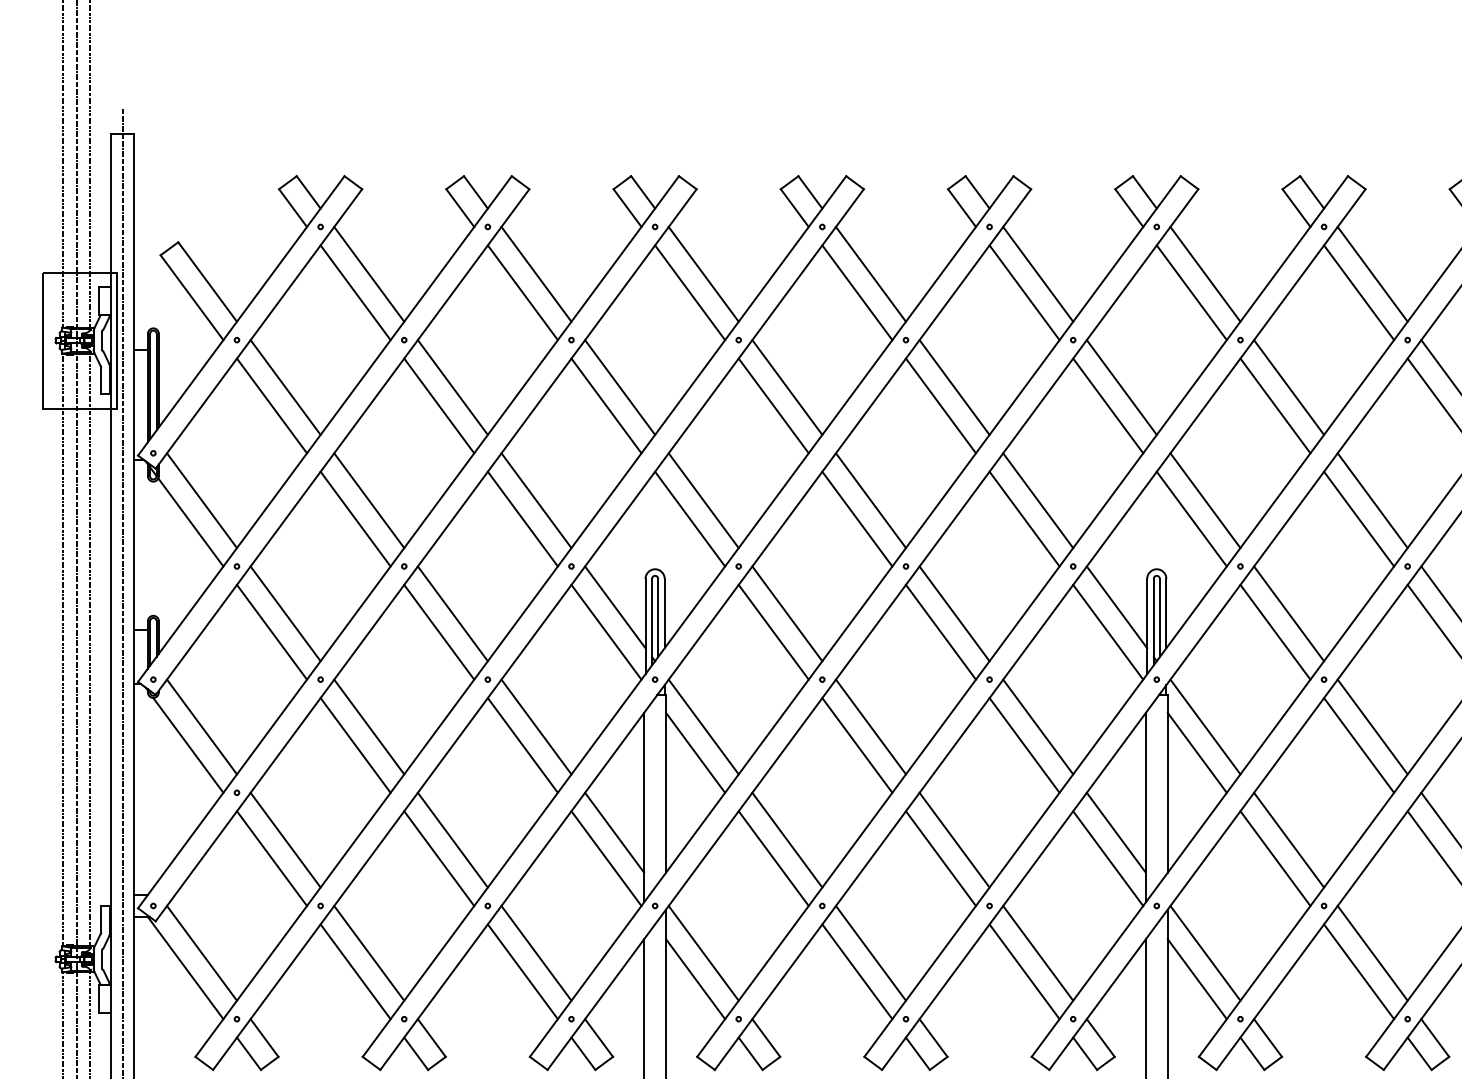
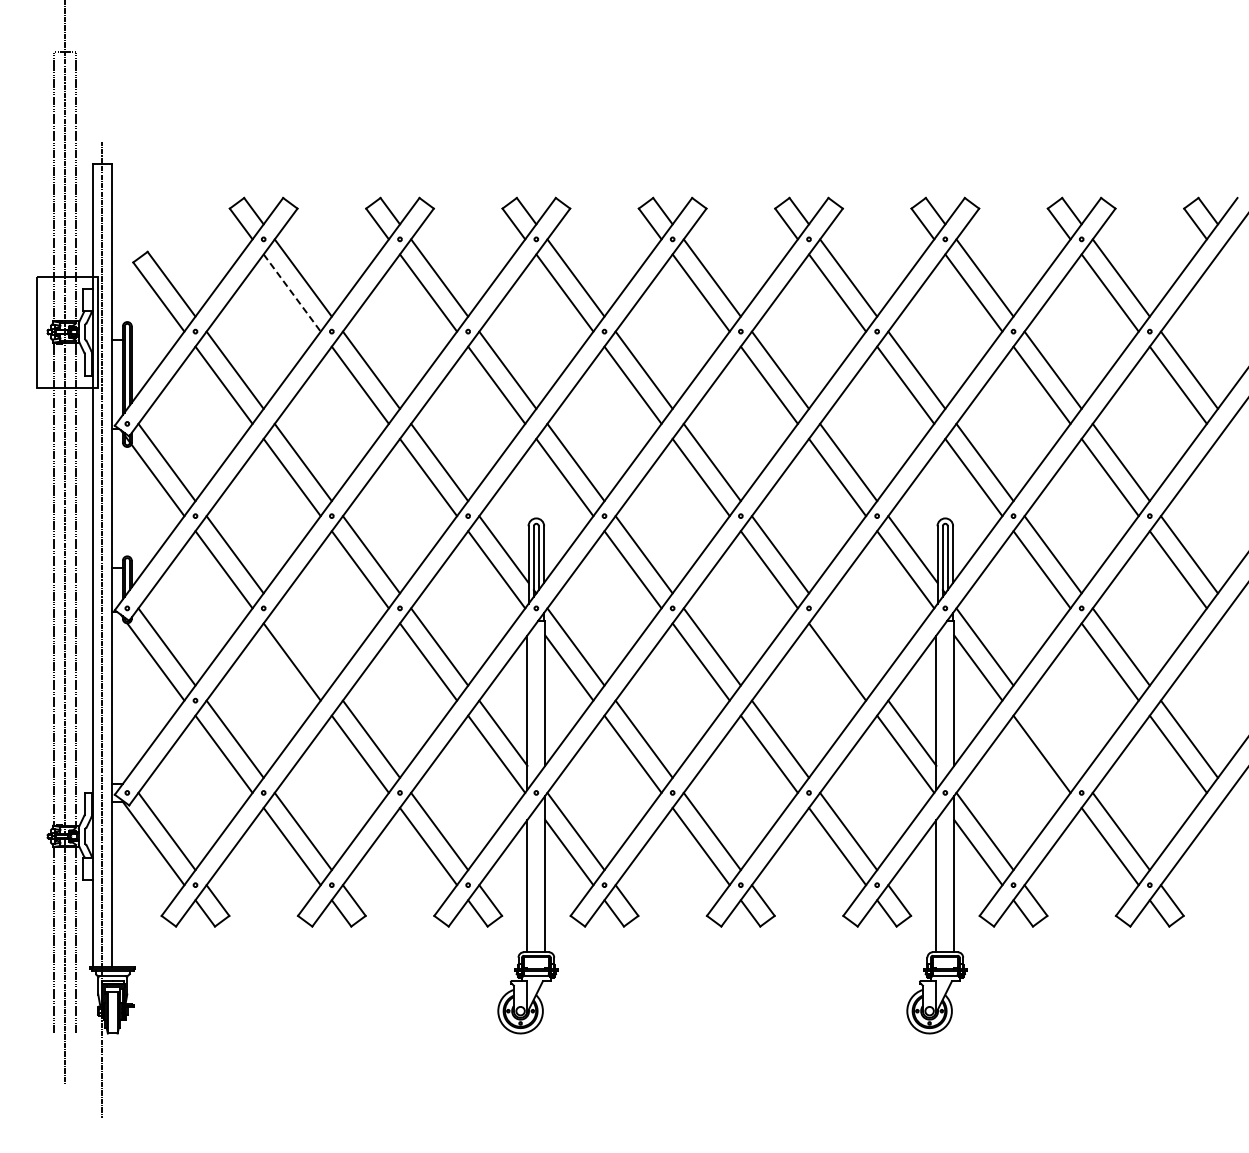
line: (355, 293) -> (292, 293), solid -> dashed
line: (368, 726) -> (302, 646), removed
line: (1038, 726) -> (848, 646), removed
line: (1288, 839) -> (1052, 738), removed

